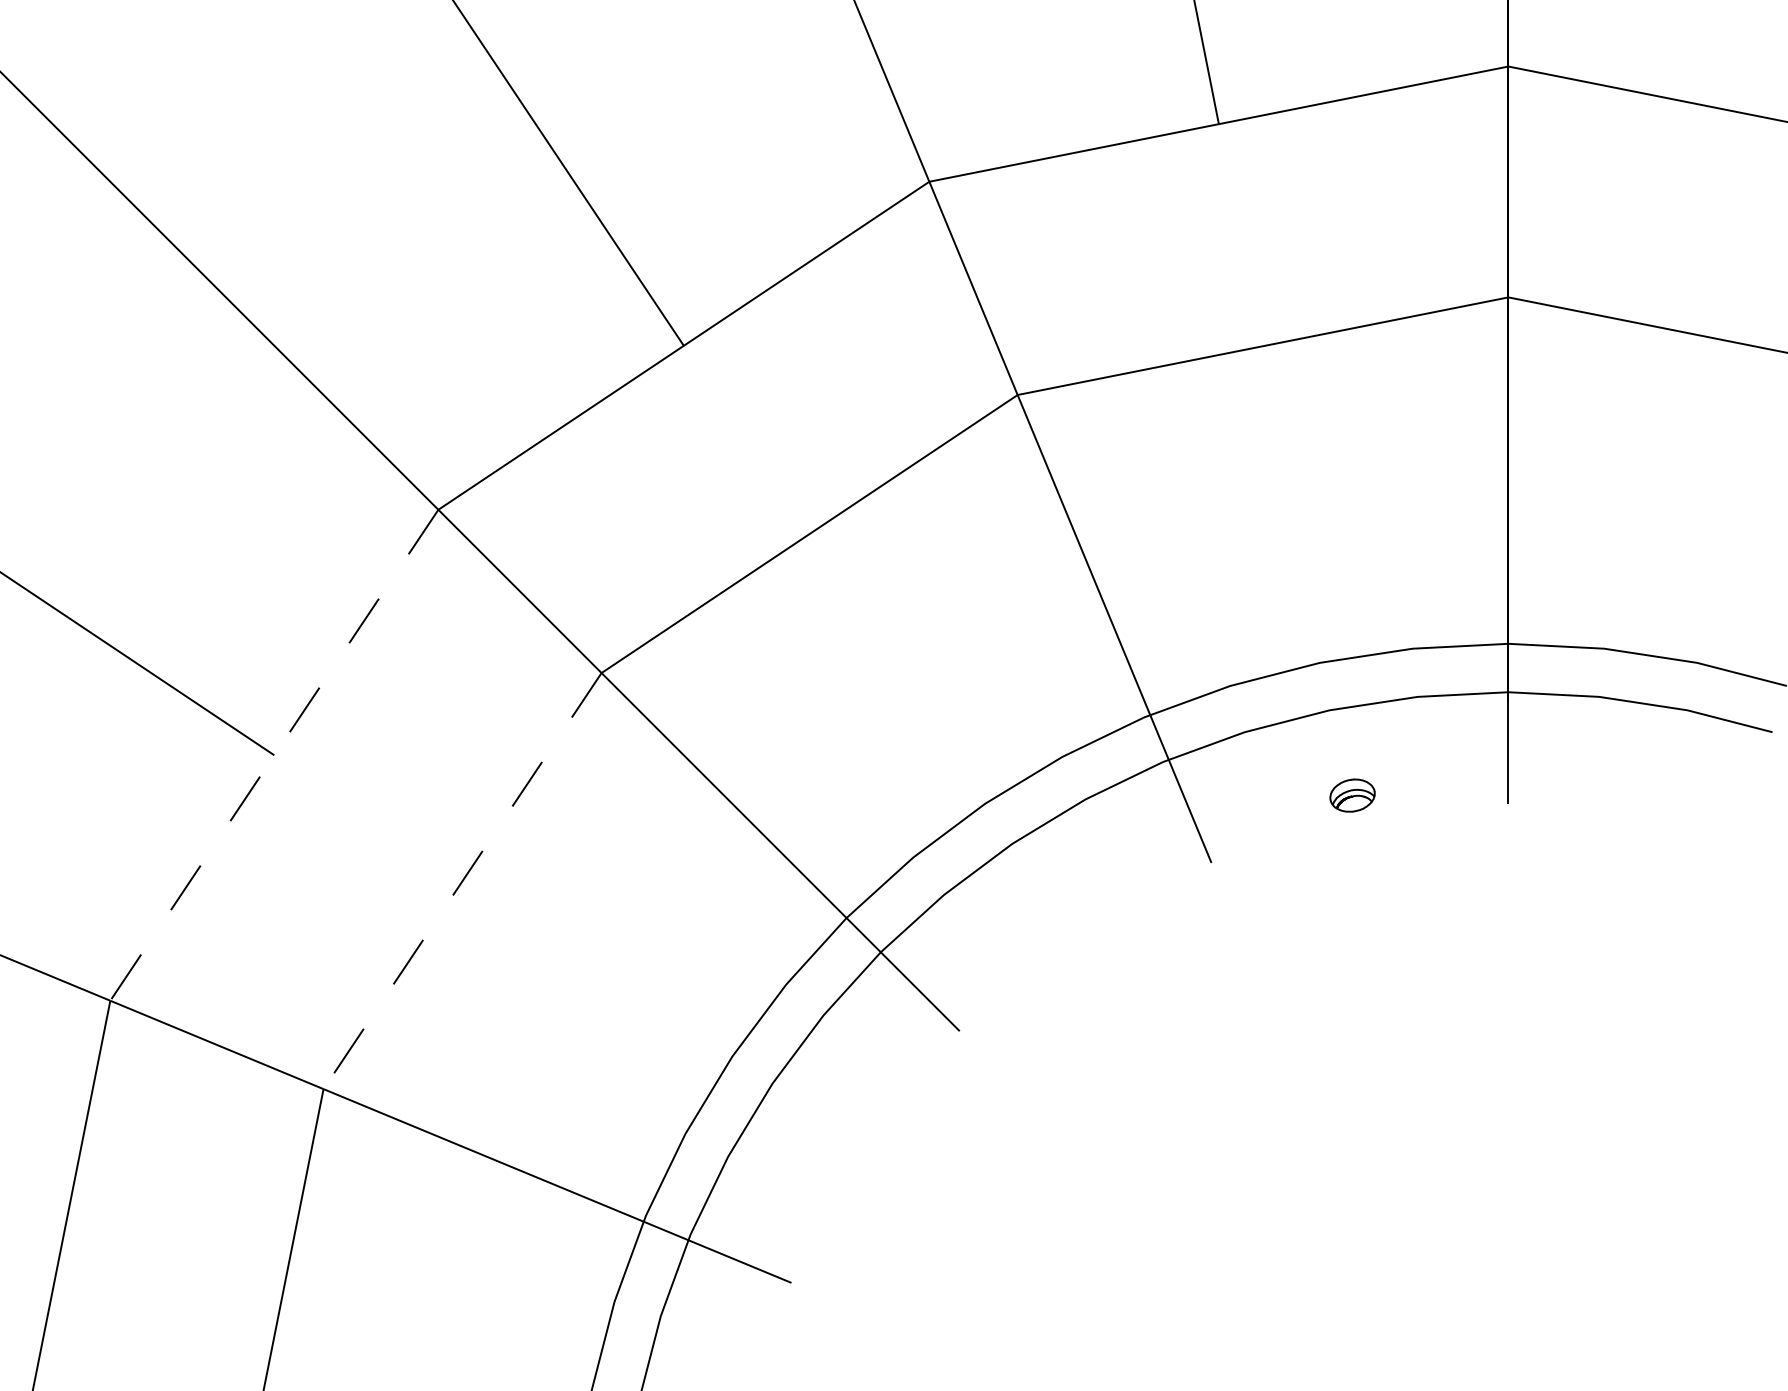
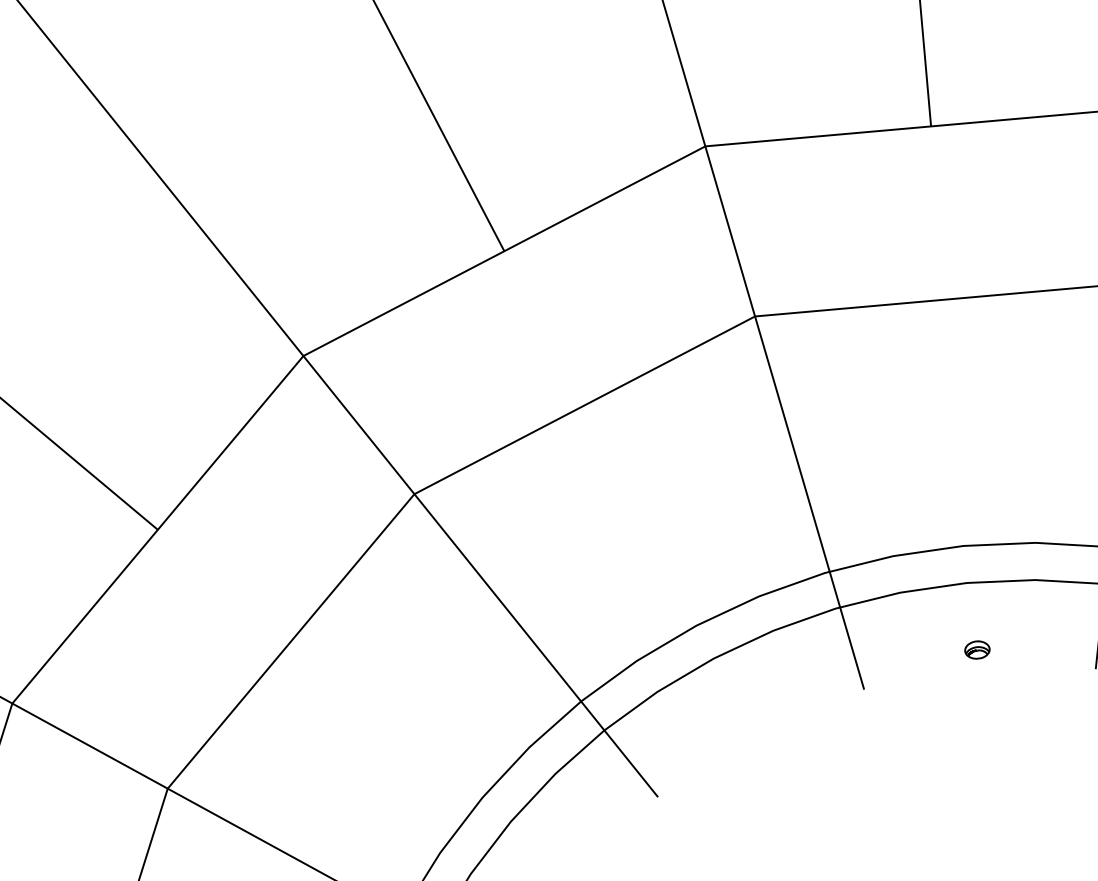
line: (274, 755) -> (157, 529), dashed -> solid
part: (1352, 795) -> (977, 649), size x0.71
line: (462, 881) -> (291, 641), dashed -> solid

